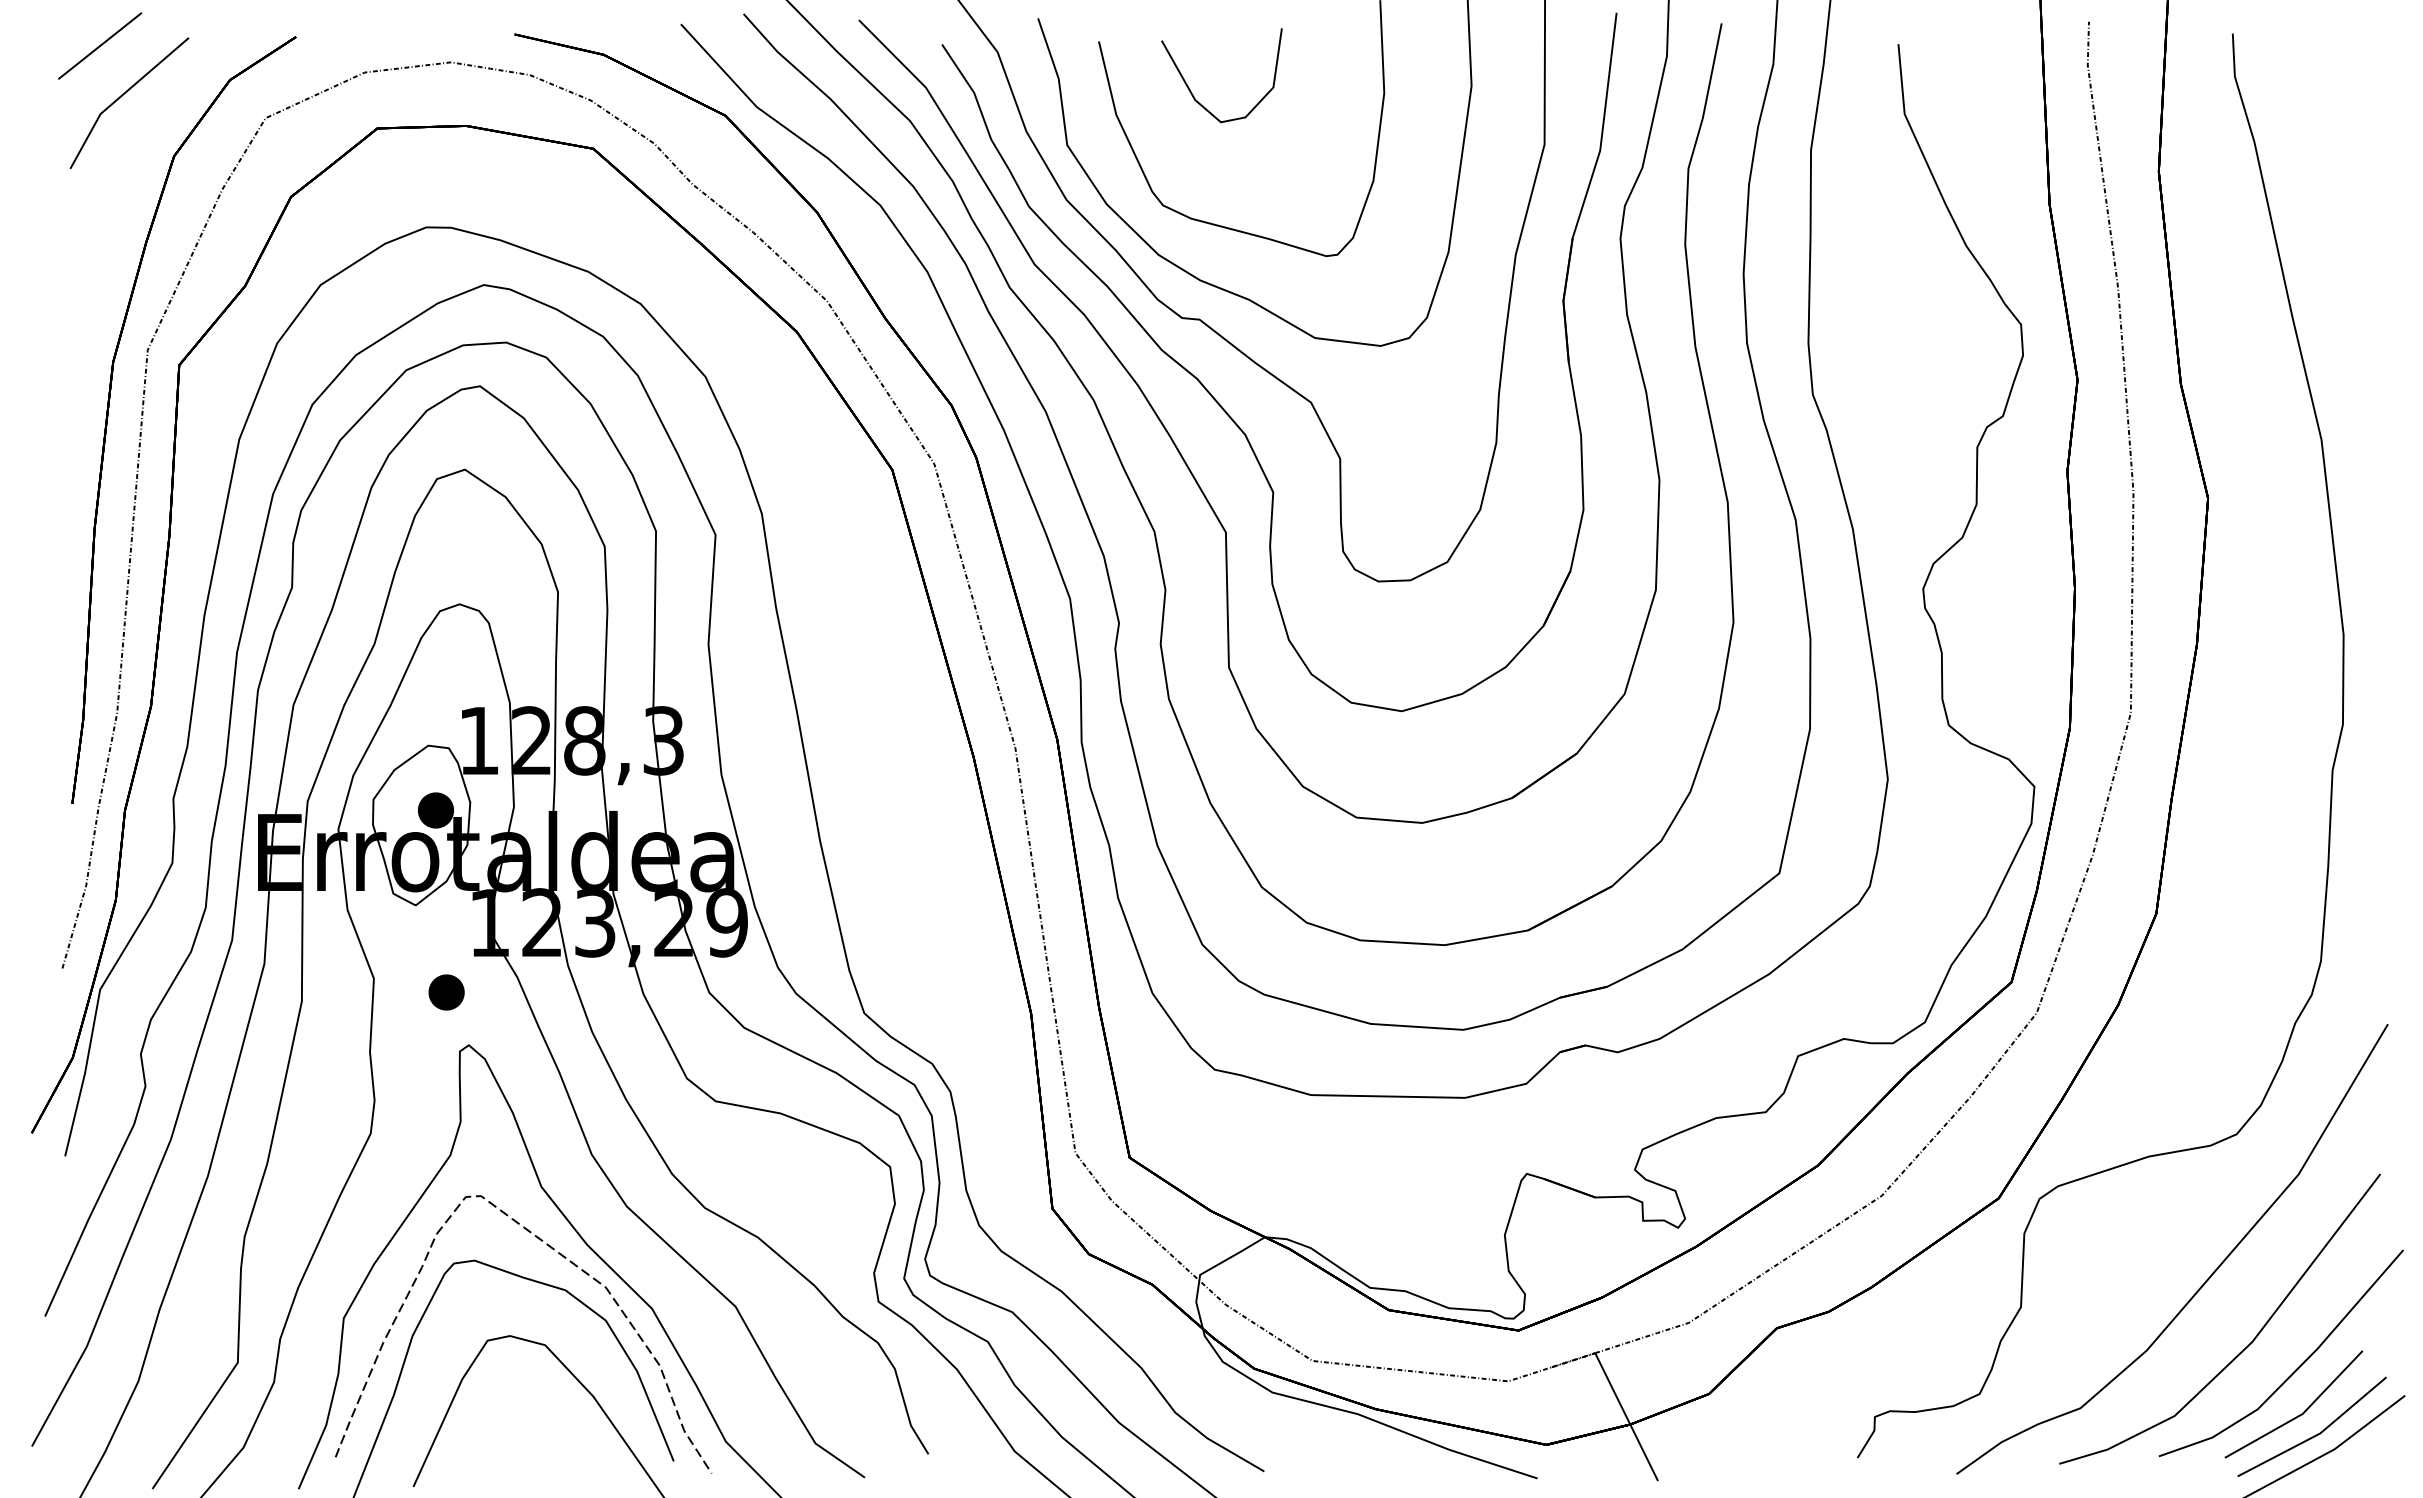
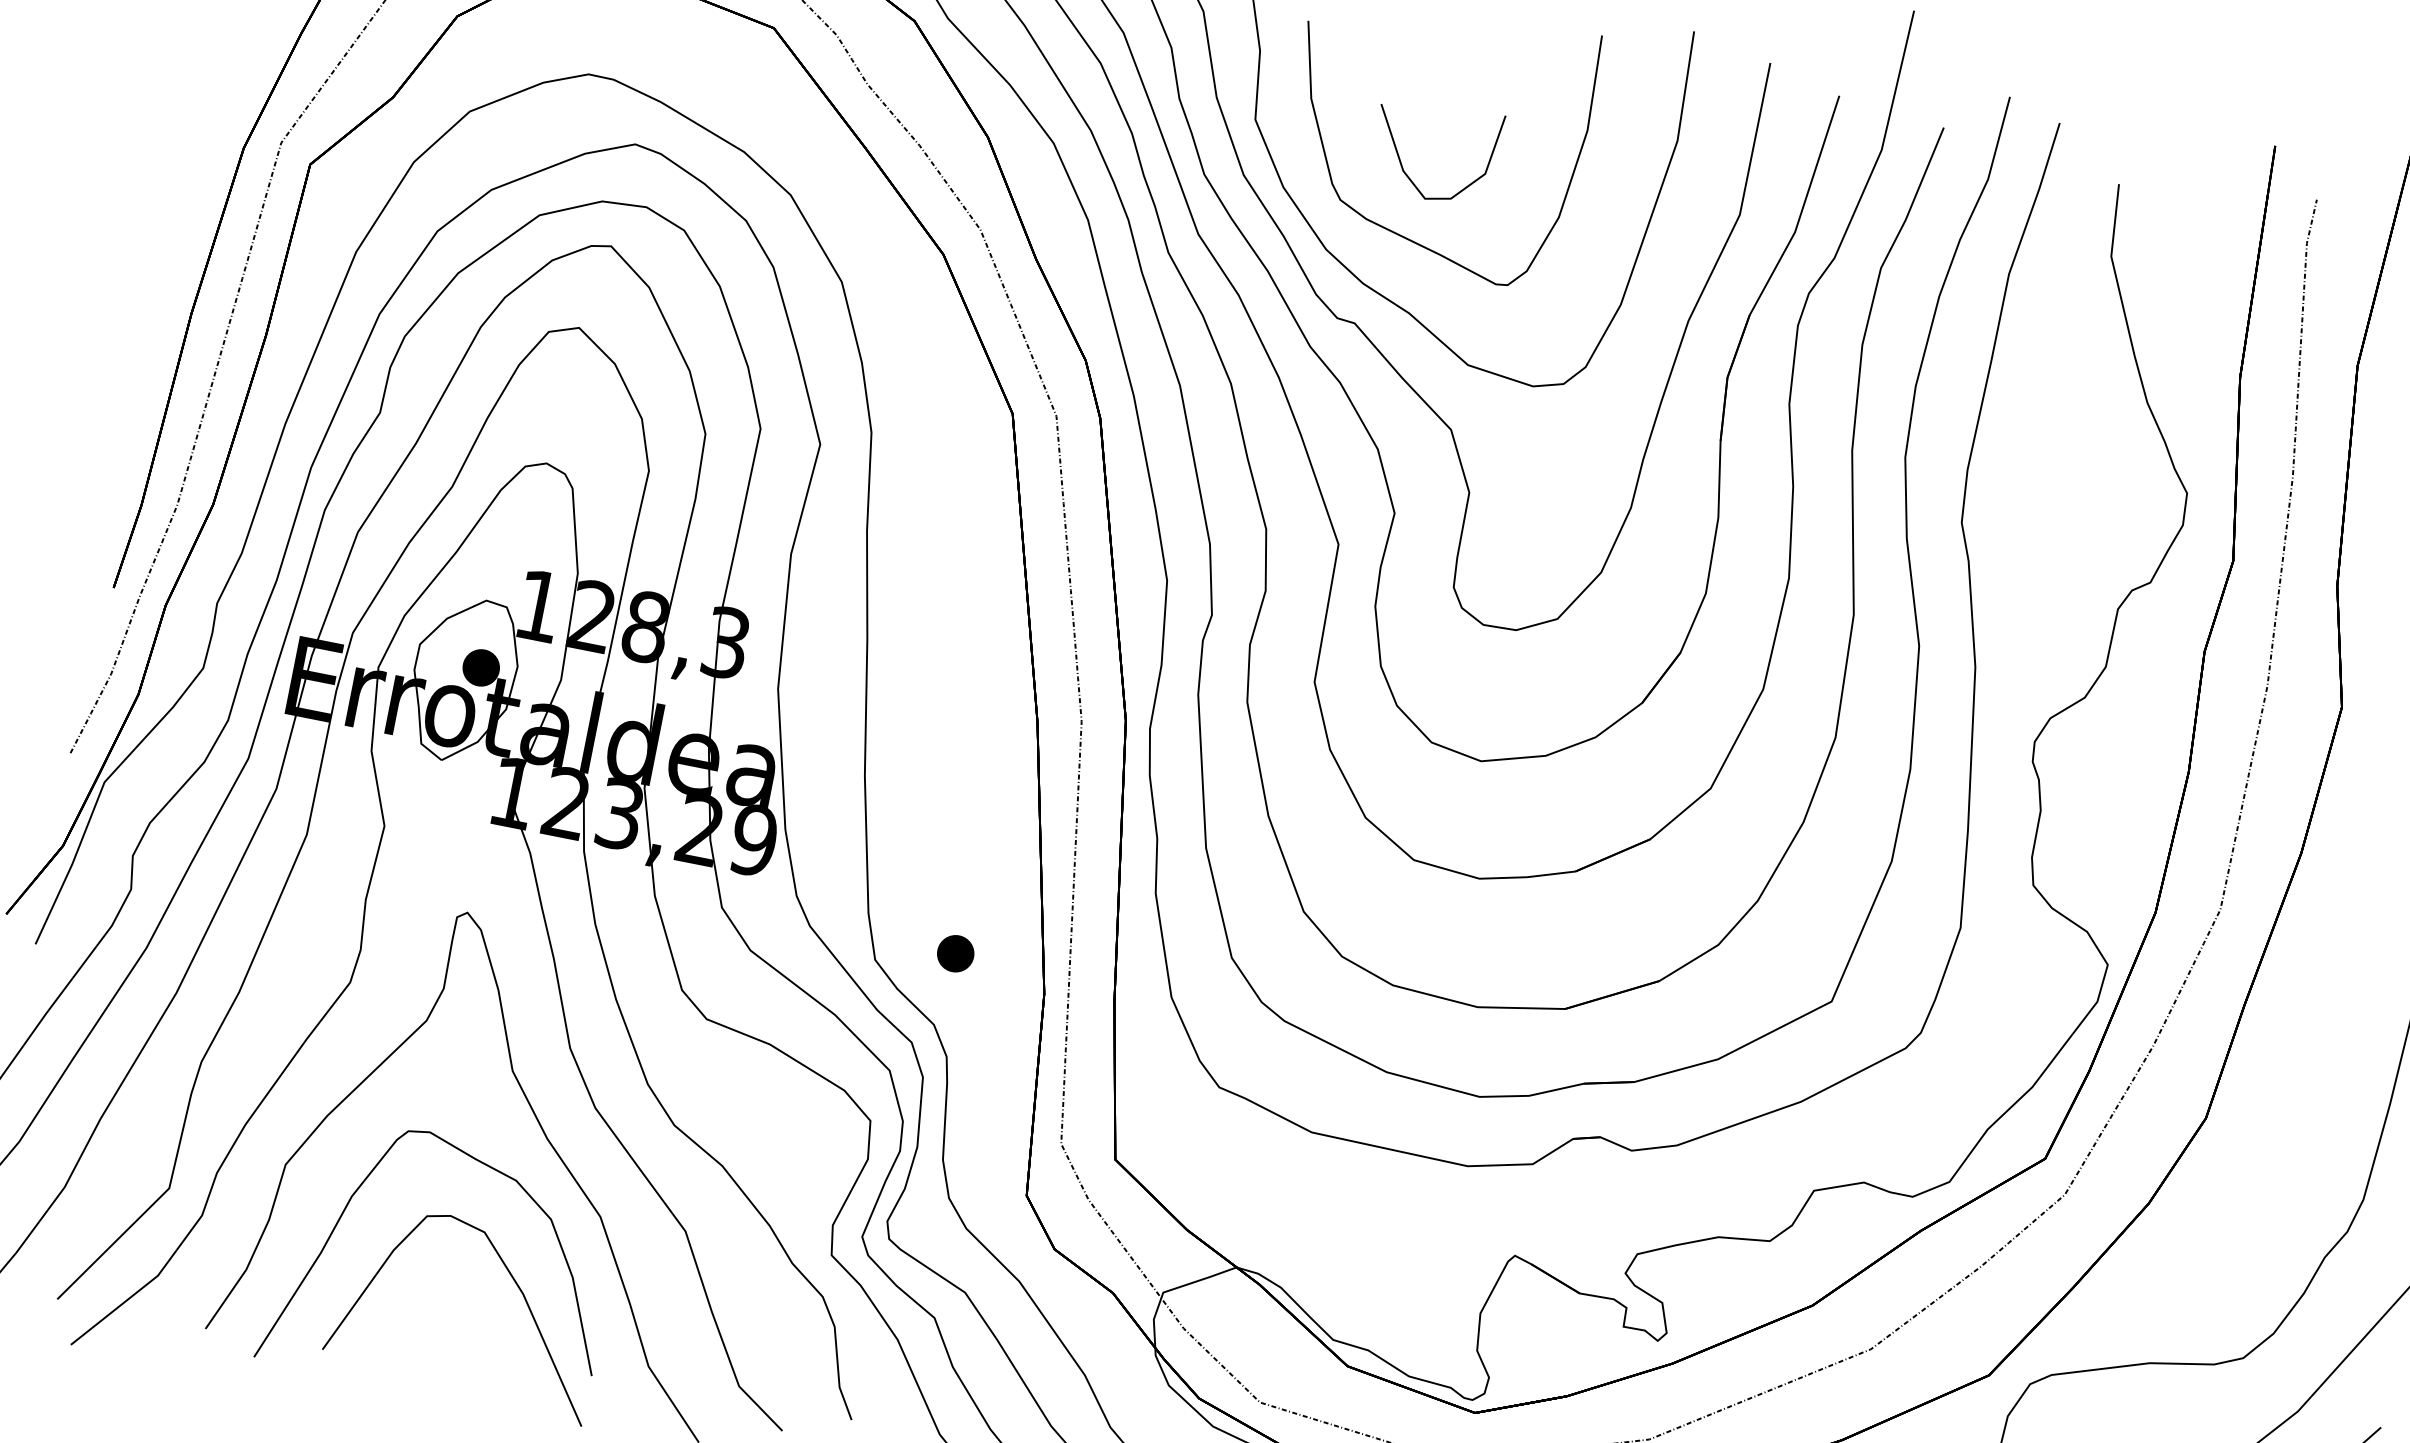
curve: (1193, 94) -> (1402, 165), moved
part: (446, 992) -> (955, 953), moved
curve: (576, 1267) -> (532, 1159), removed

